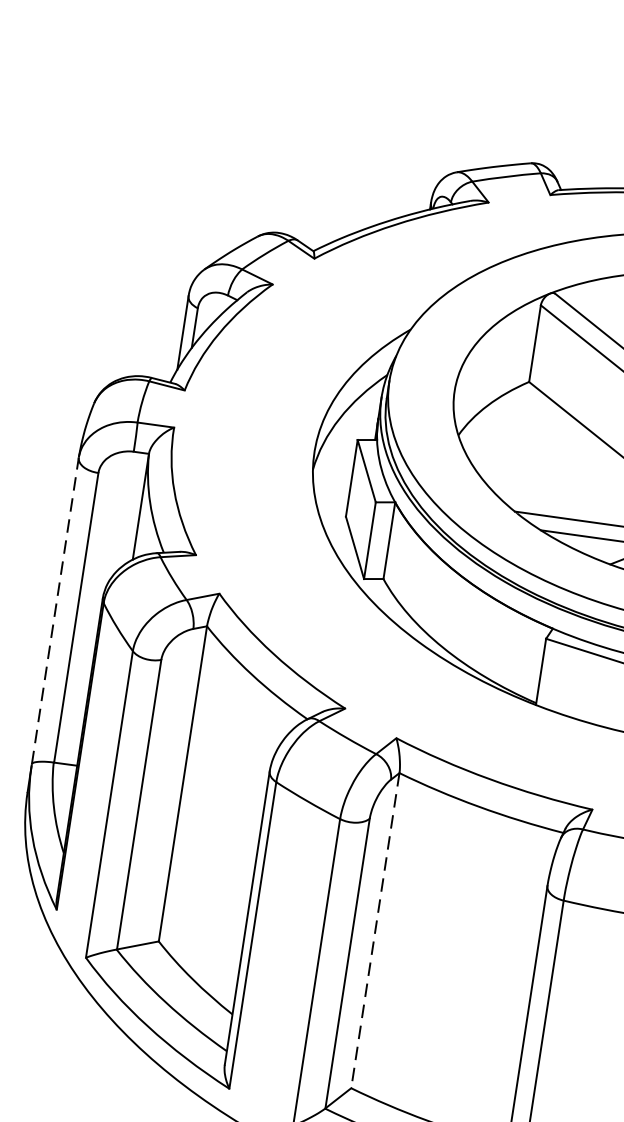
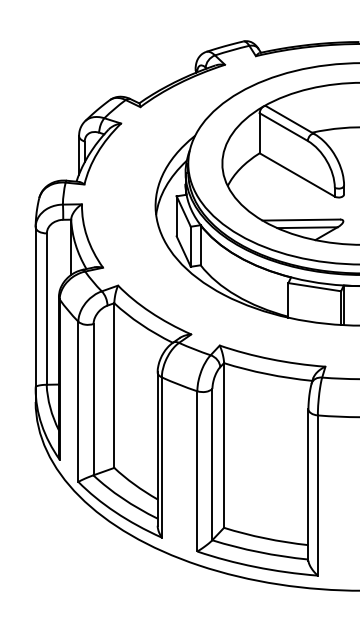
line: (55, 609) -> (35, 306), dashed -> solid
line: (376, 930) -> (224, 445), dashed -> solid

